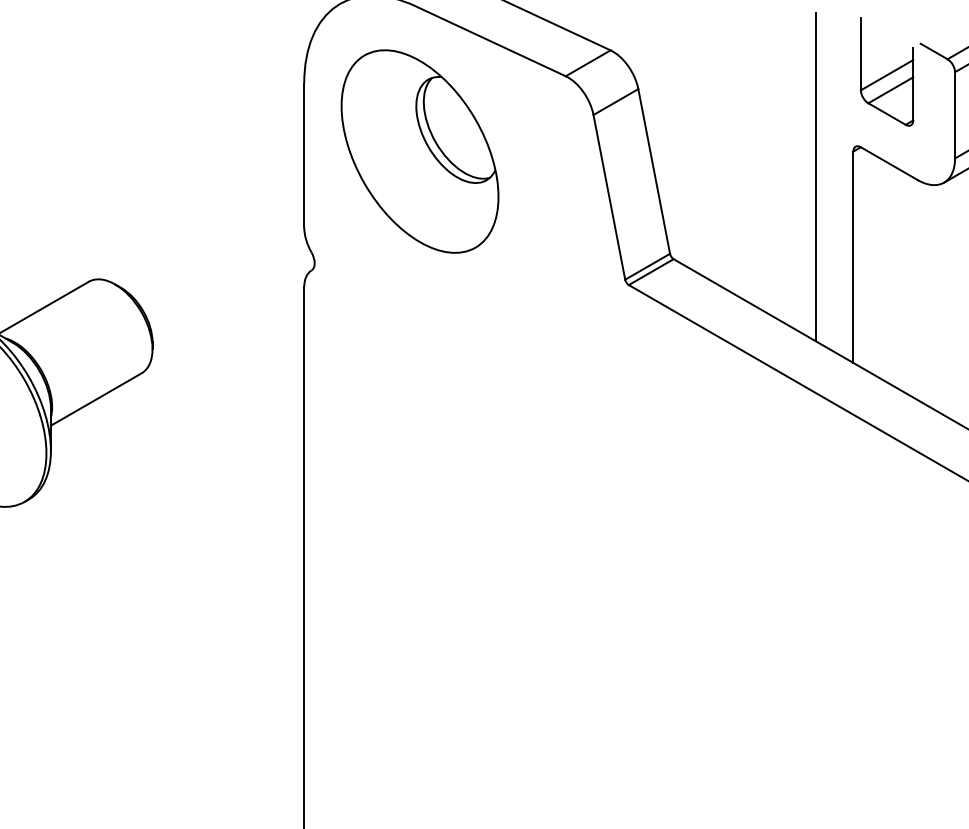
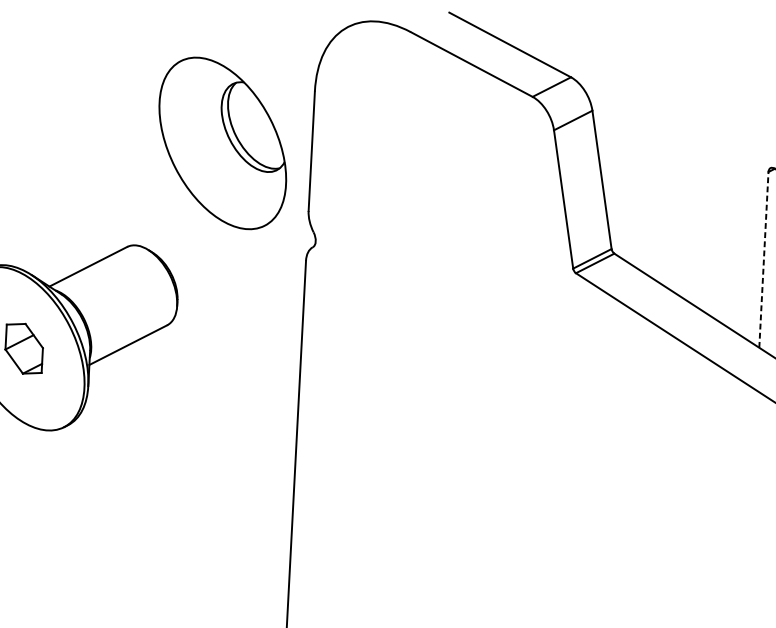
part: (419, 151) -> (222, 143), moved
line: (816, 177) -> (736, 191), removed
line: (853, 257) -> (763, 260), solid -> dashed

